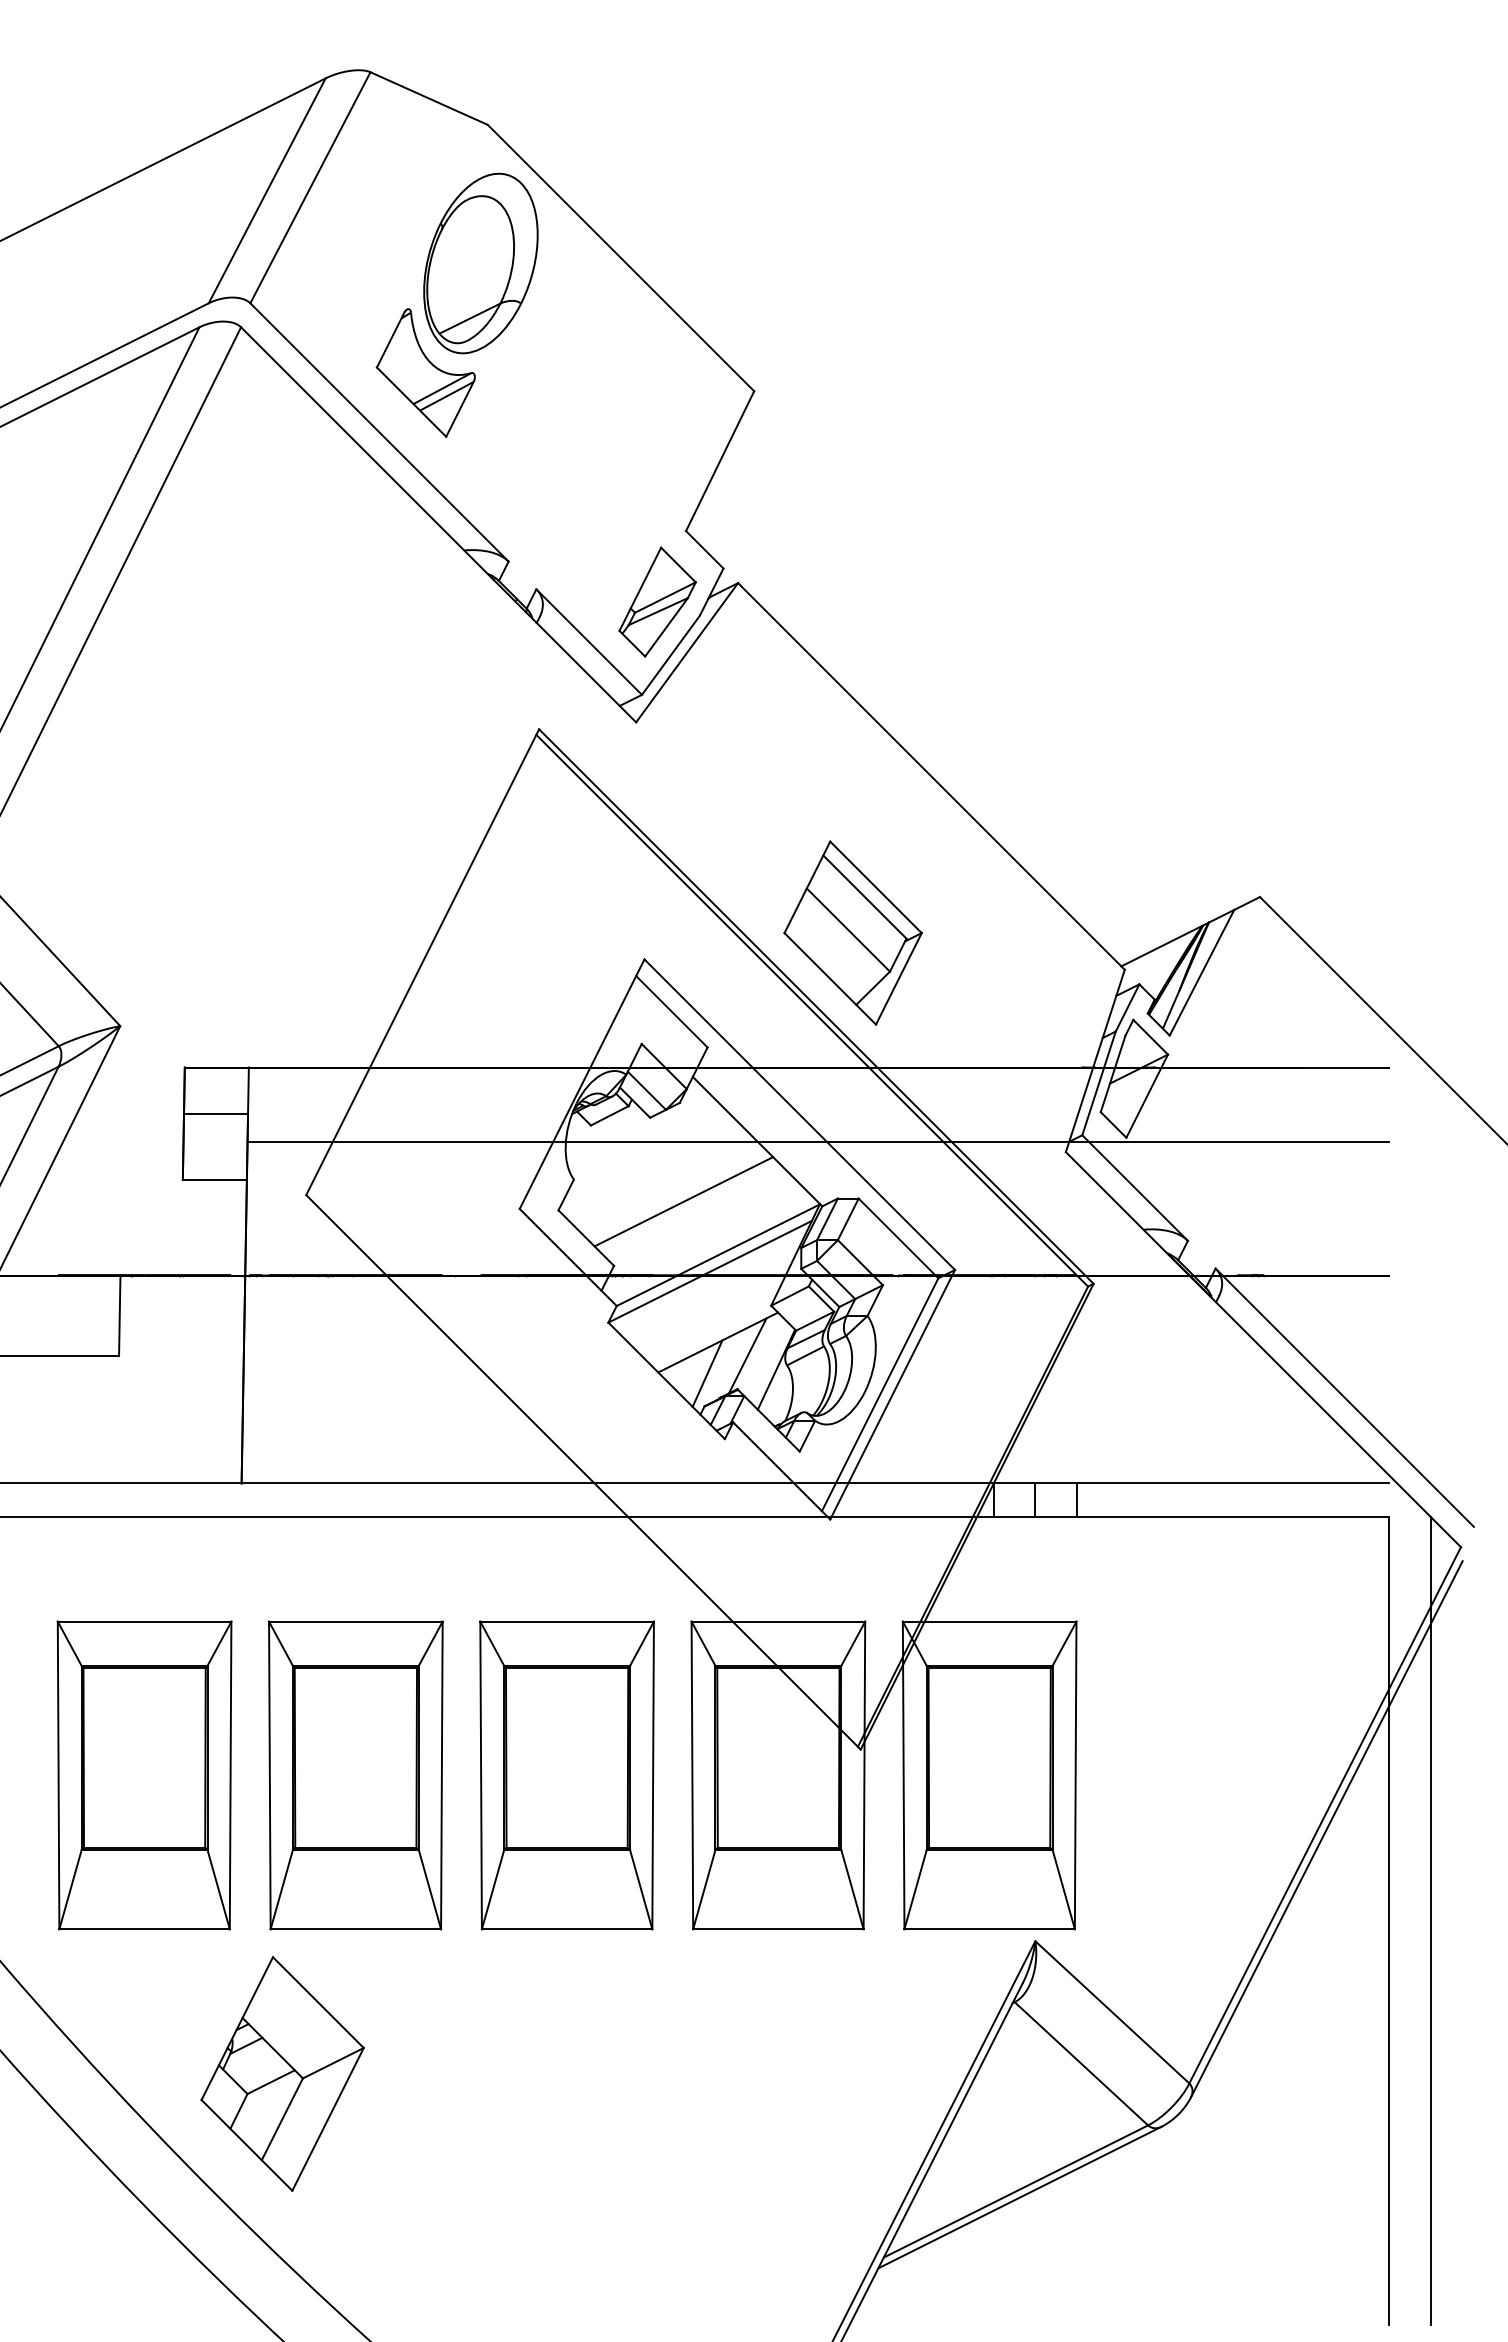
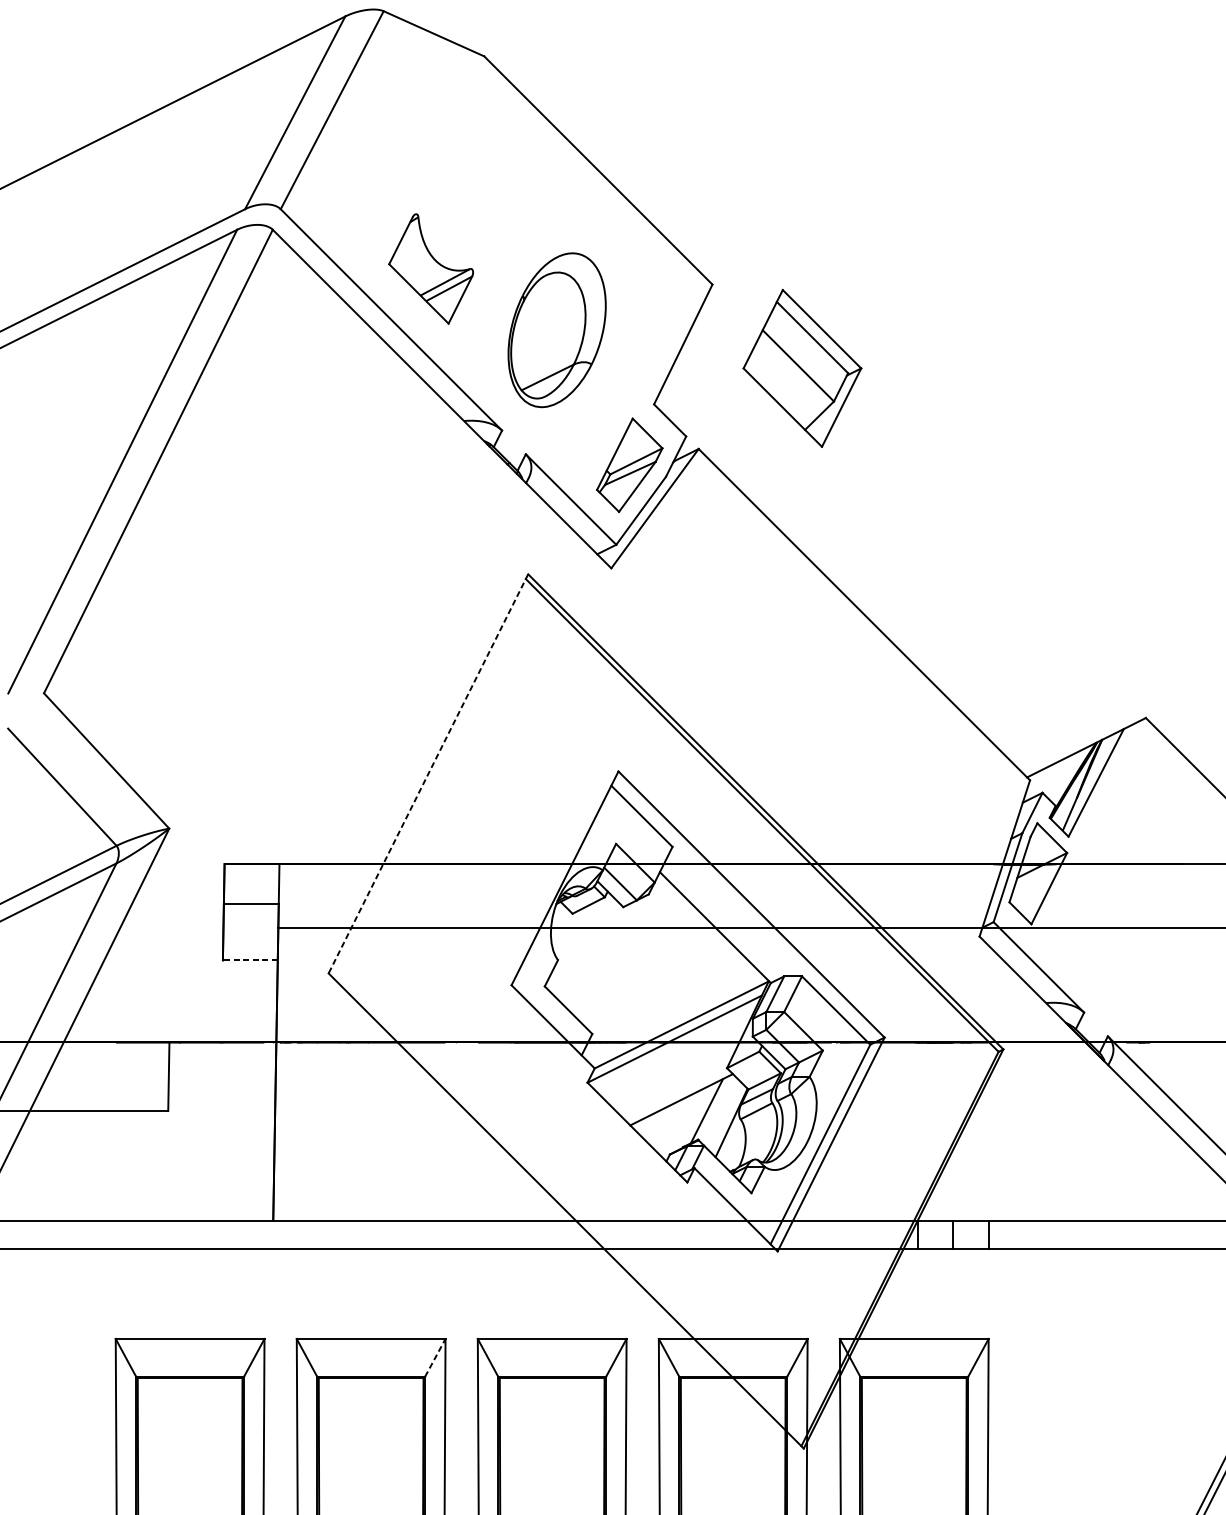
part: (480, 263) -> (556, 330), moved
part: (852, 932) -> (801, 367), moved
line: (422, 962) -> (428, 774), solid -> dashed
line: (214, 1179) -> (250, 960), solid -> dashed
line: (683, 1201) -> (651, 978), removed
line: (707, 1373) -> (672, 1126), removed
line: (430, 1643) -> (435, 1357), solid -> dashed

